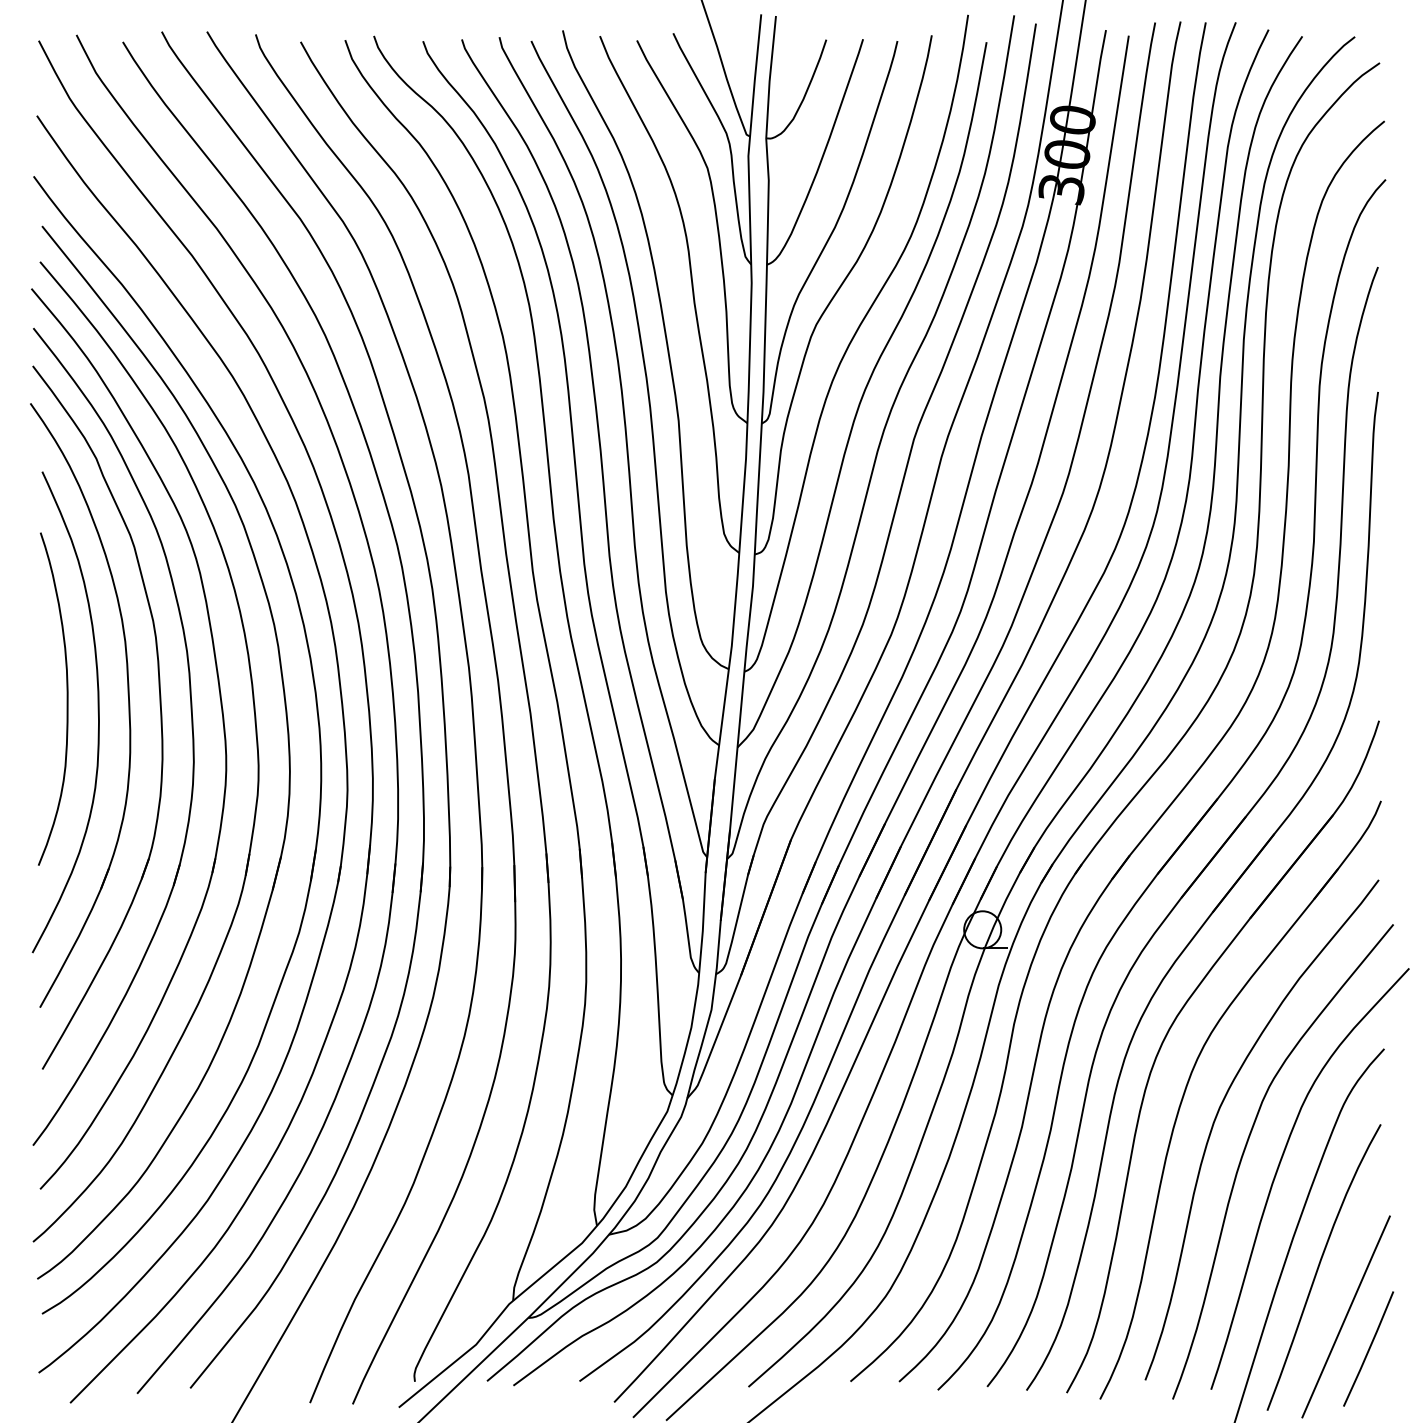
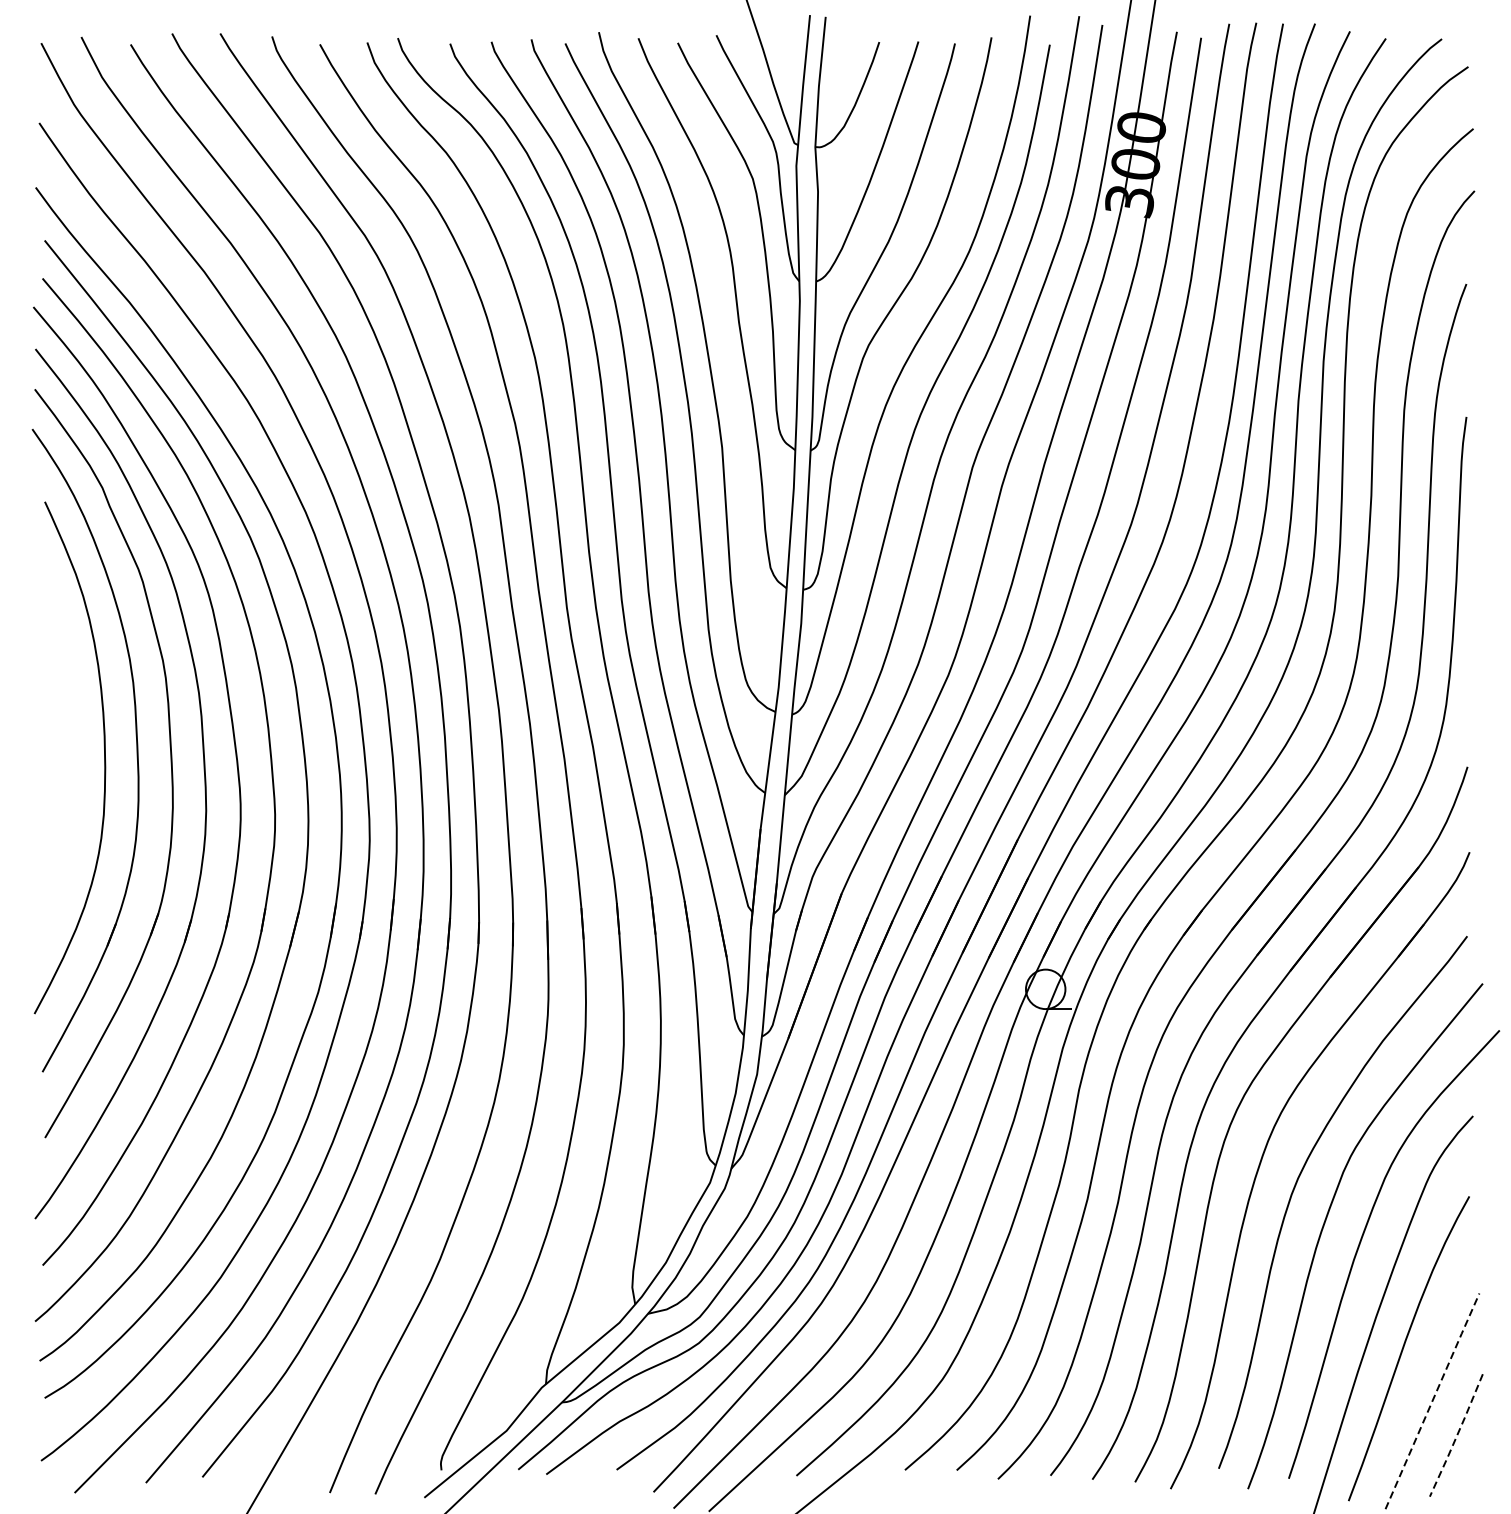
curve: (66, 698) -> (70, 743), removed
line: (1346, 1315) -> (1432, 1399), solid -> dashed
line: (1369, 1349) -> (1457, 1435), solid -> dashed

